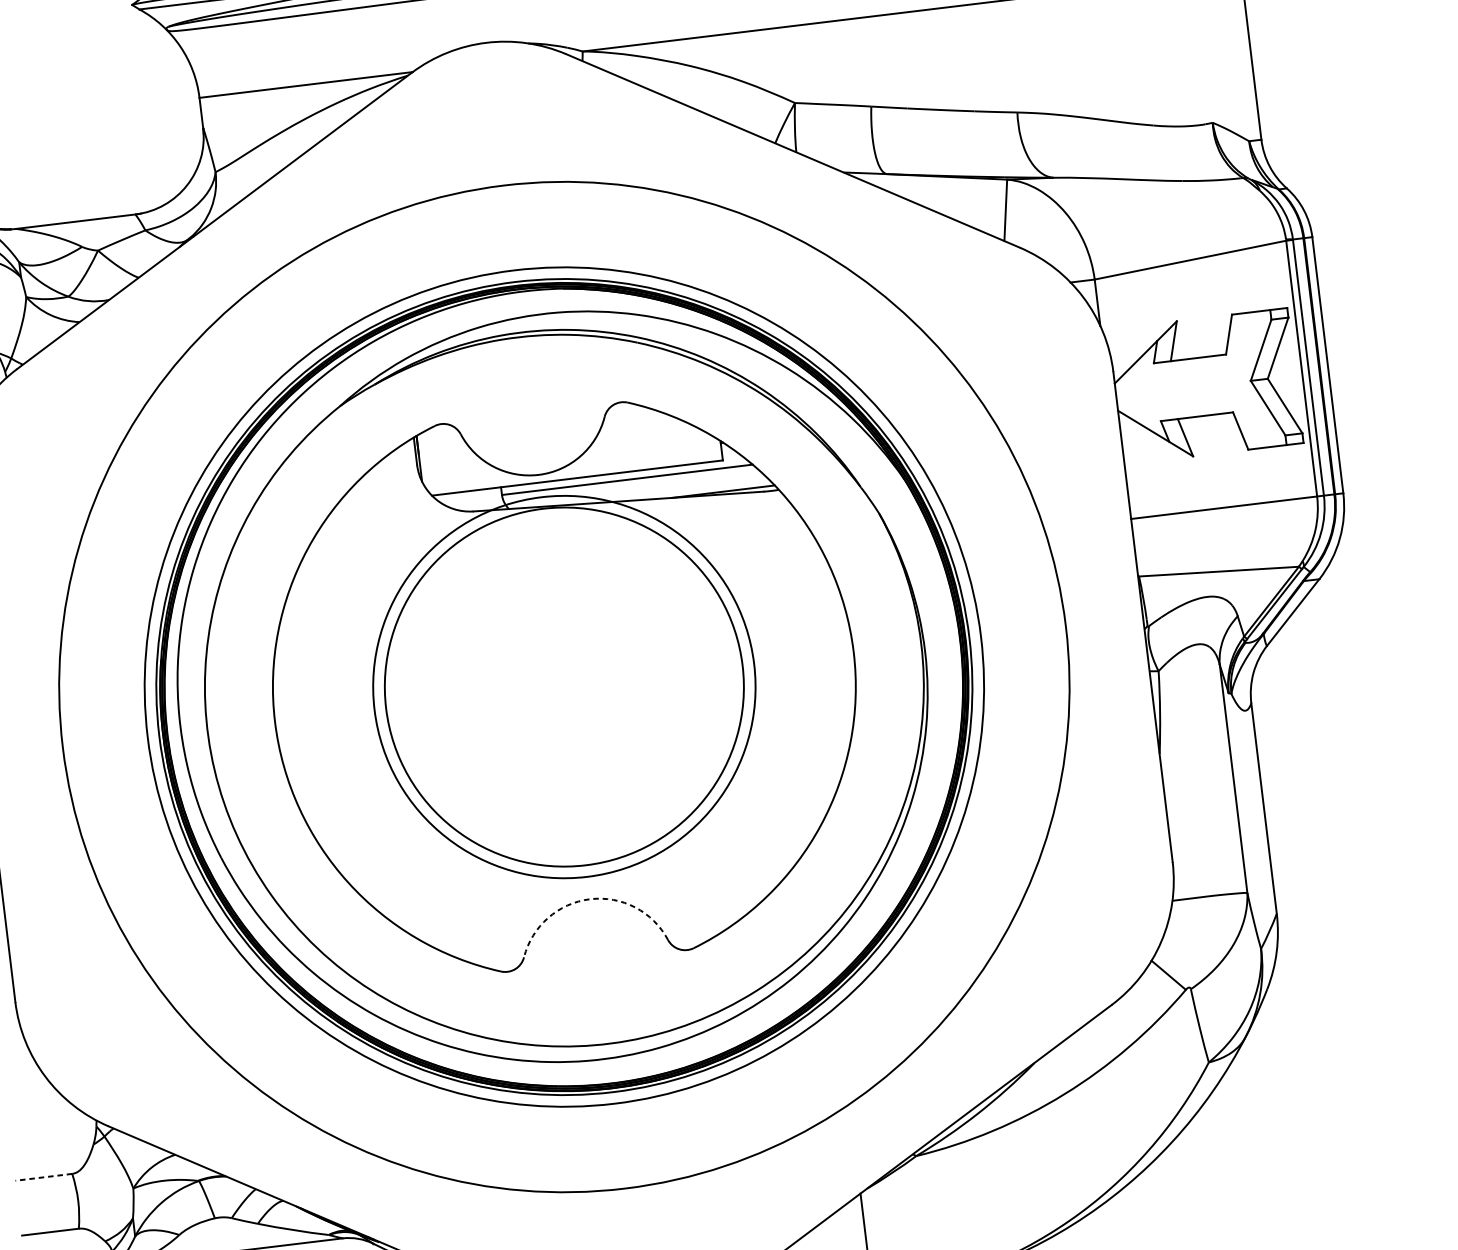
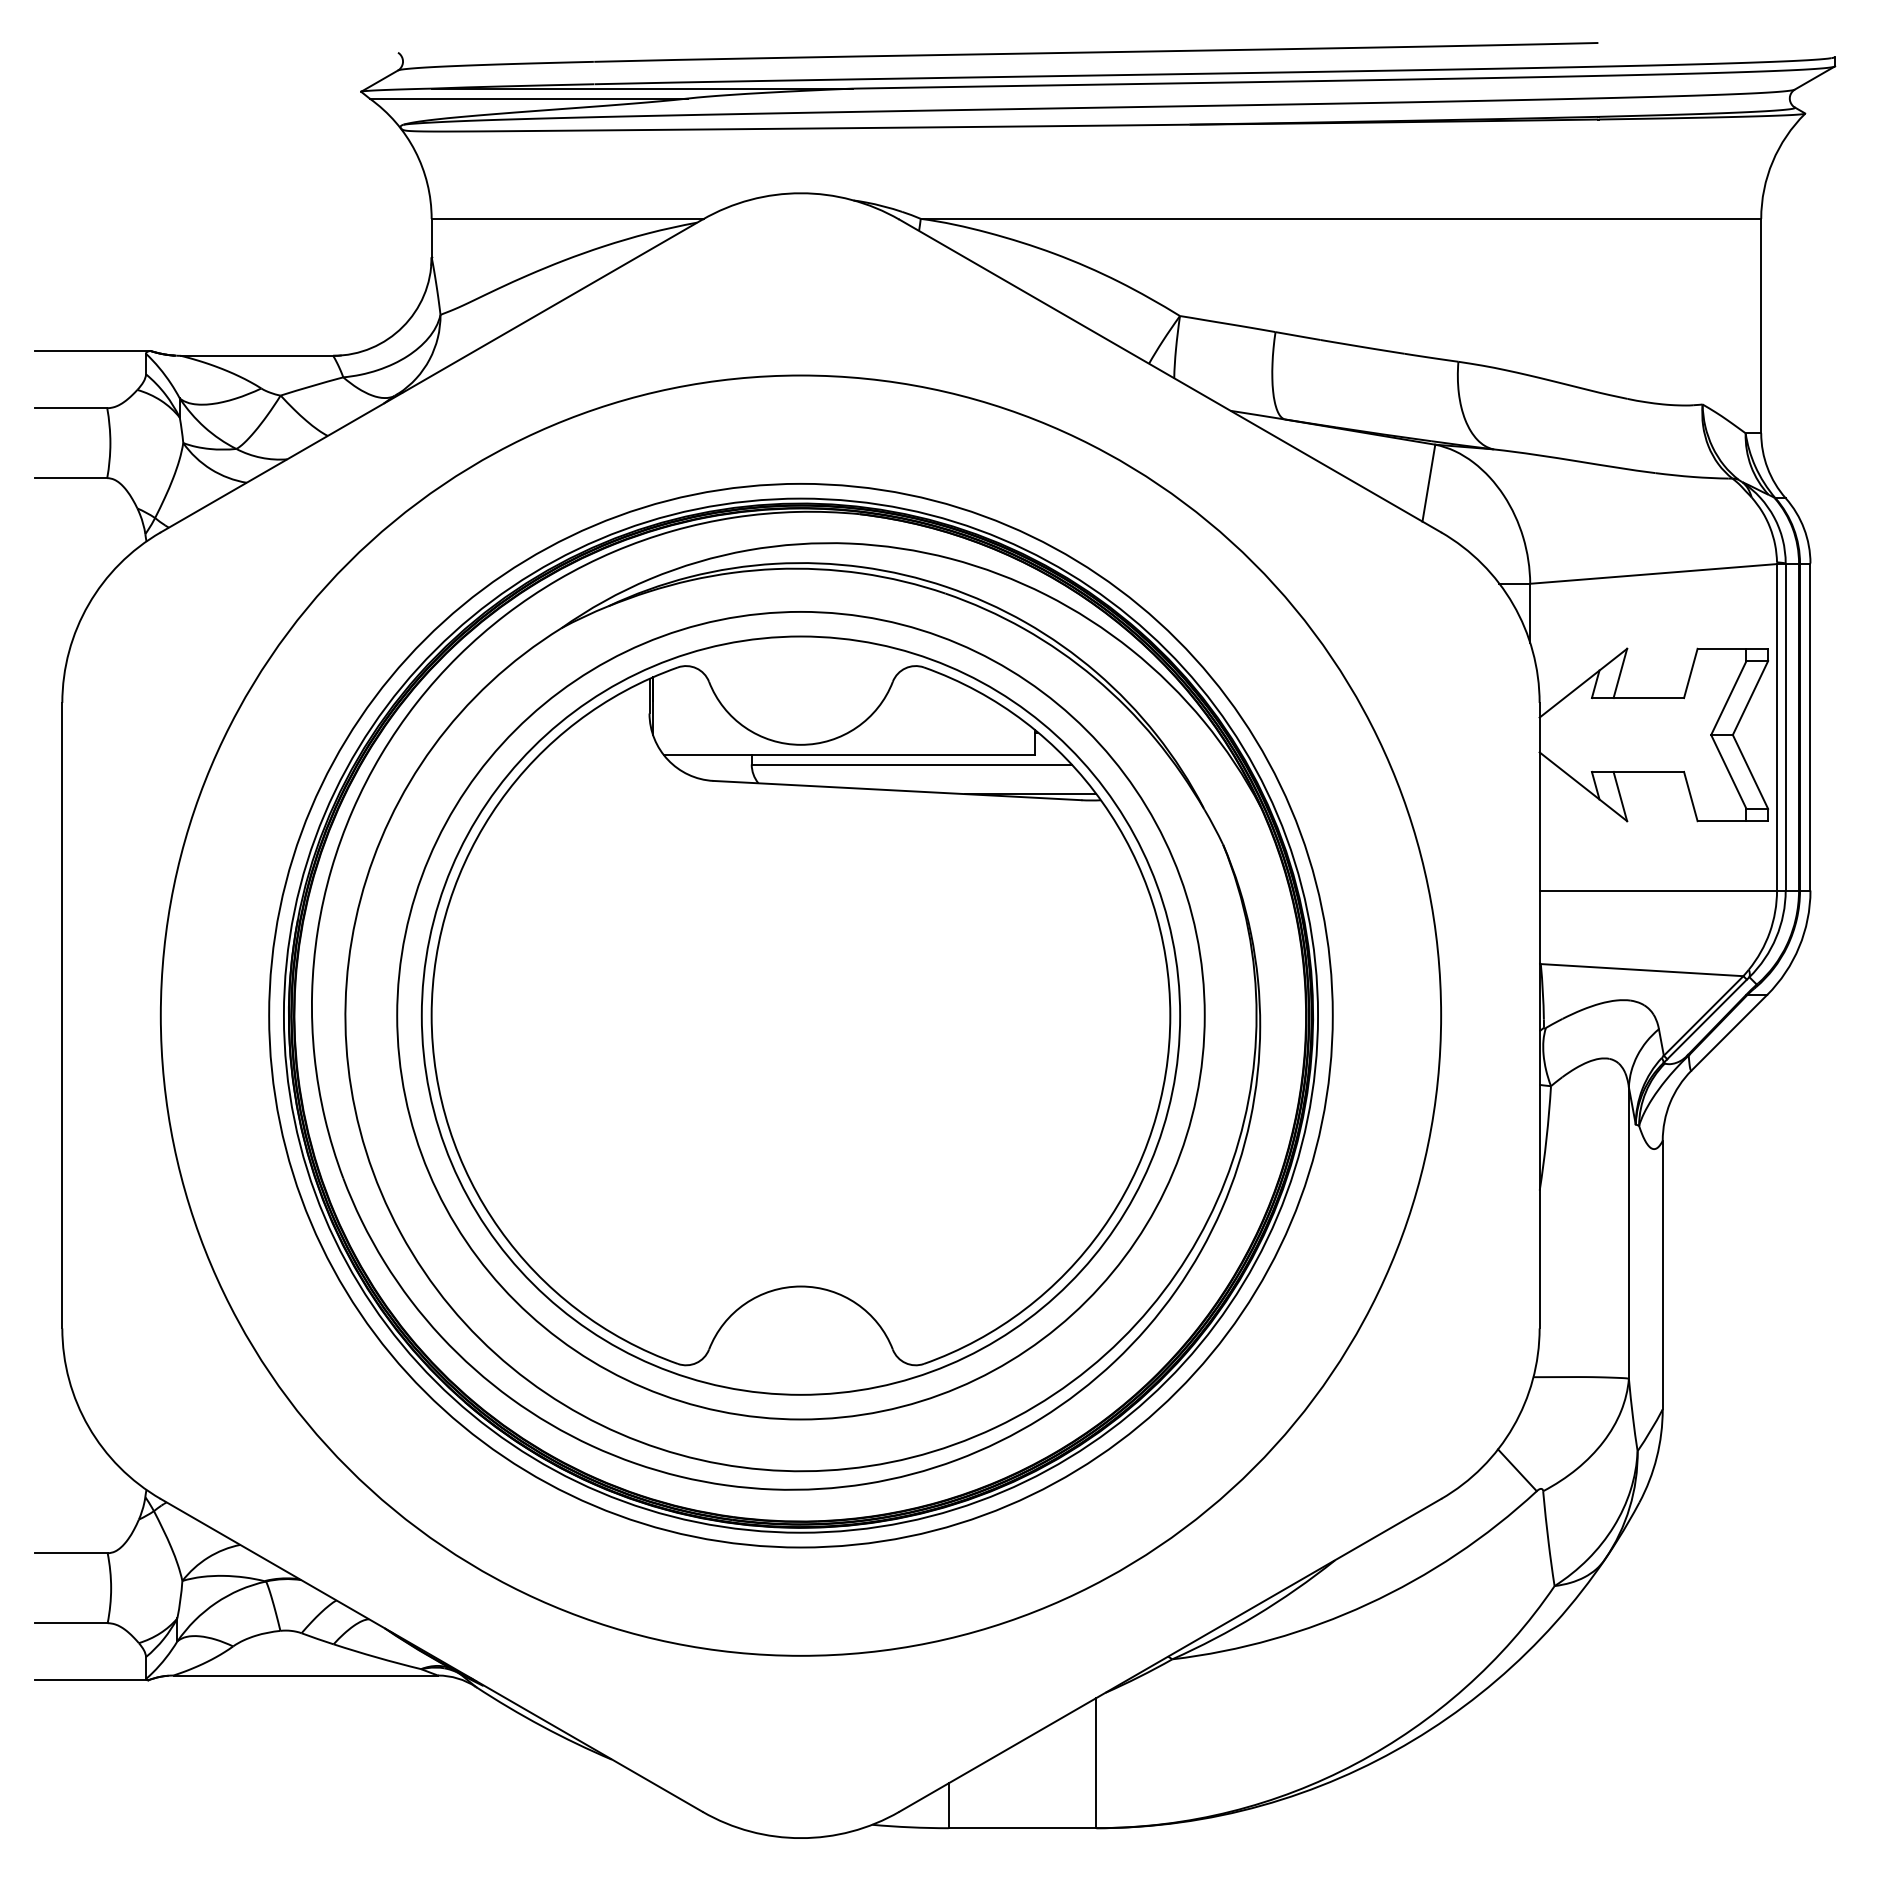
circle: (563, 686) -> (800, 1015), size x1.67
circle: (563, 686) -> (800, 1015), size x1.67
arc: (589, 899) -> (800, 1286), dashed -> solid
line: (43, 1177) -> (70, 1553), dashed -> solid

